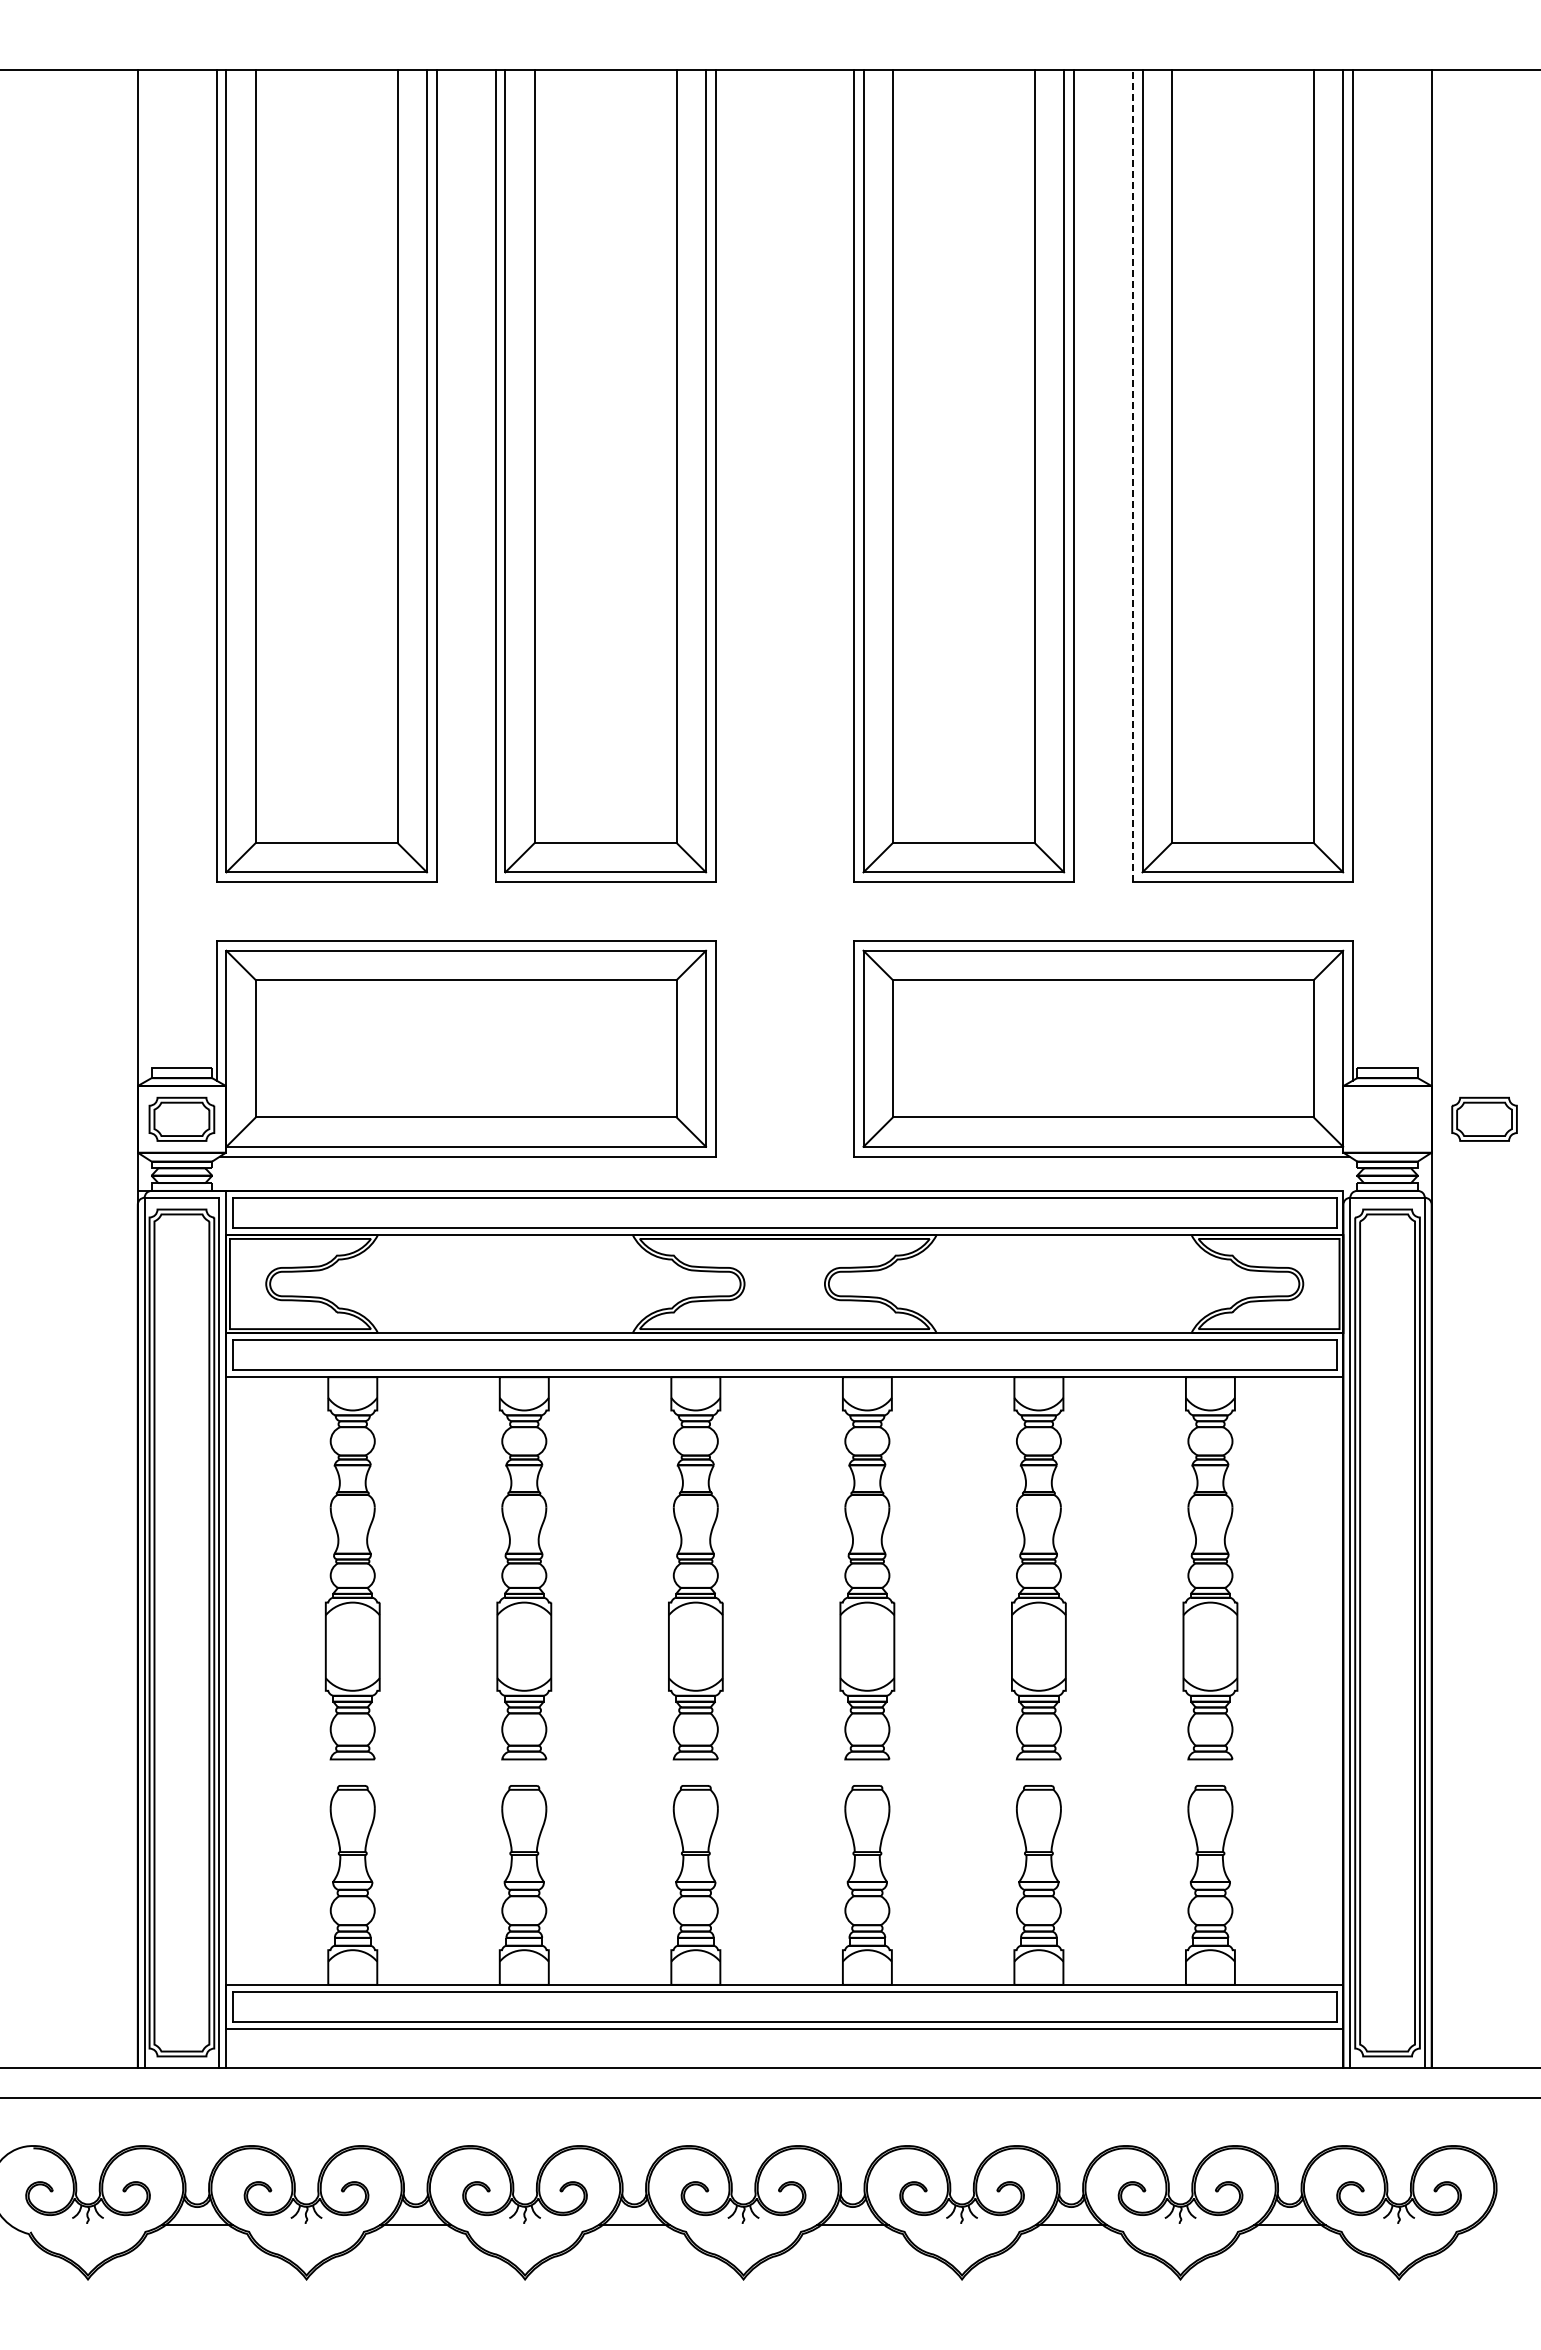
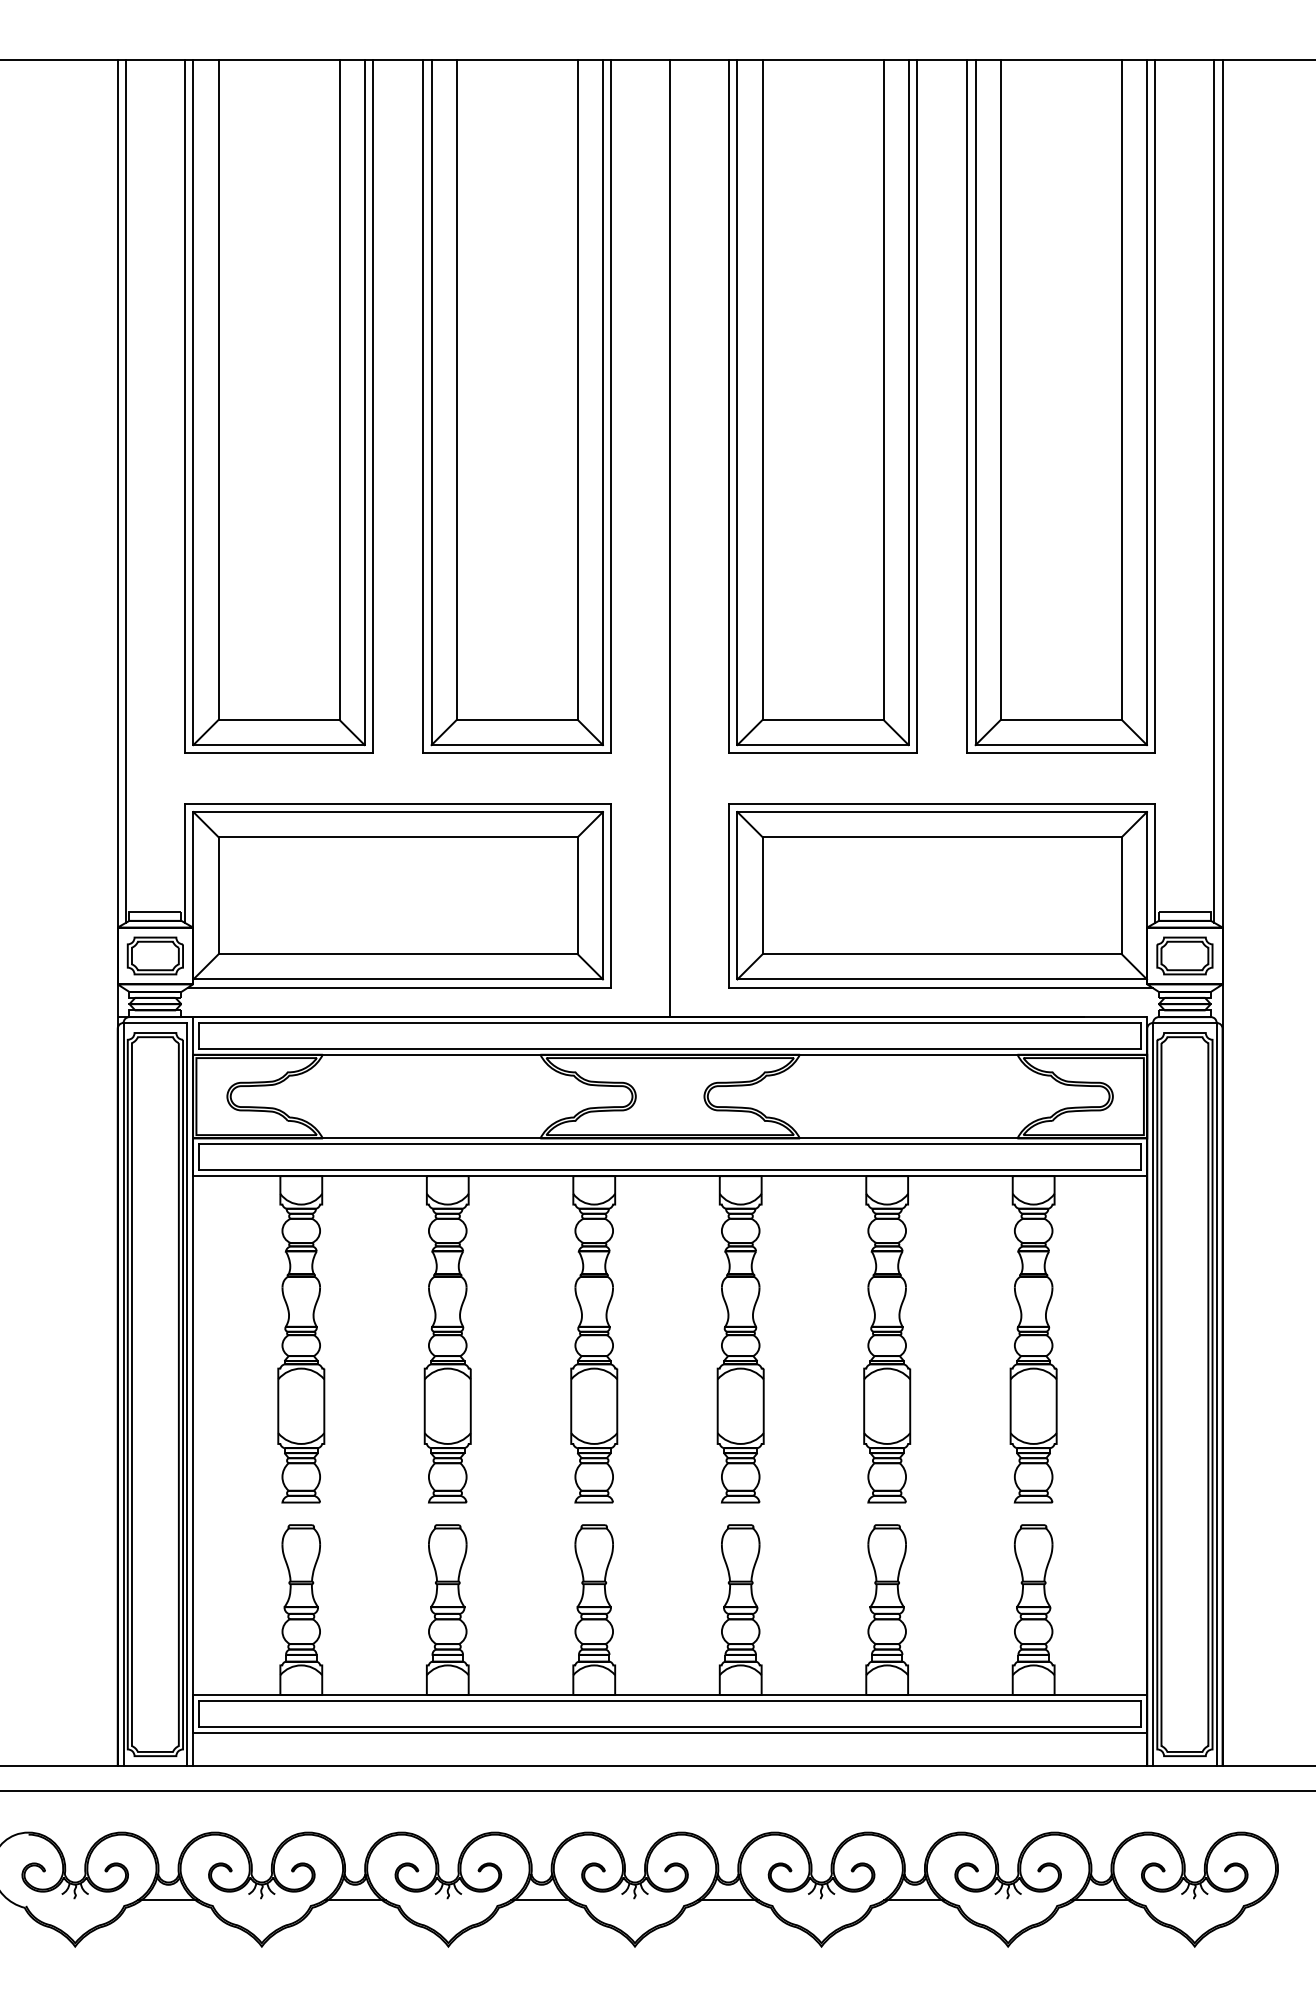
line: (1132, 476) -> (967, 407), dashed -> solid
line: (147, 575) -> (126, 491), added
line: (1421, 575) -> (1213, 491), added
line: (784, 630) -> (669, 538), added
part: (1484, 1118) -> (1184, 955), moved

